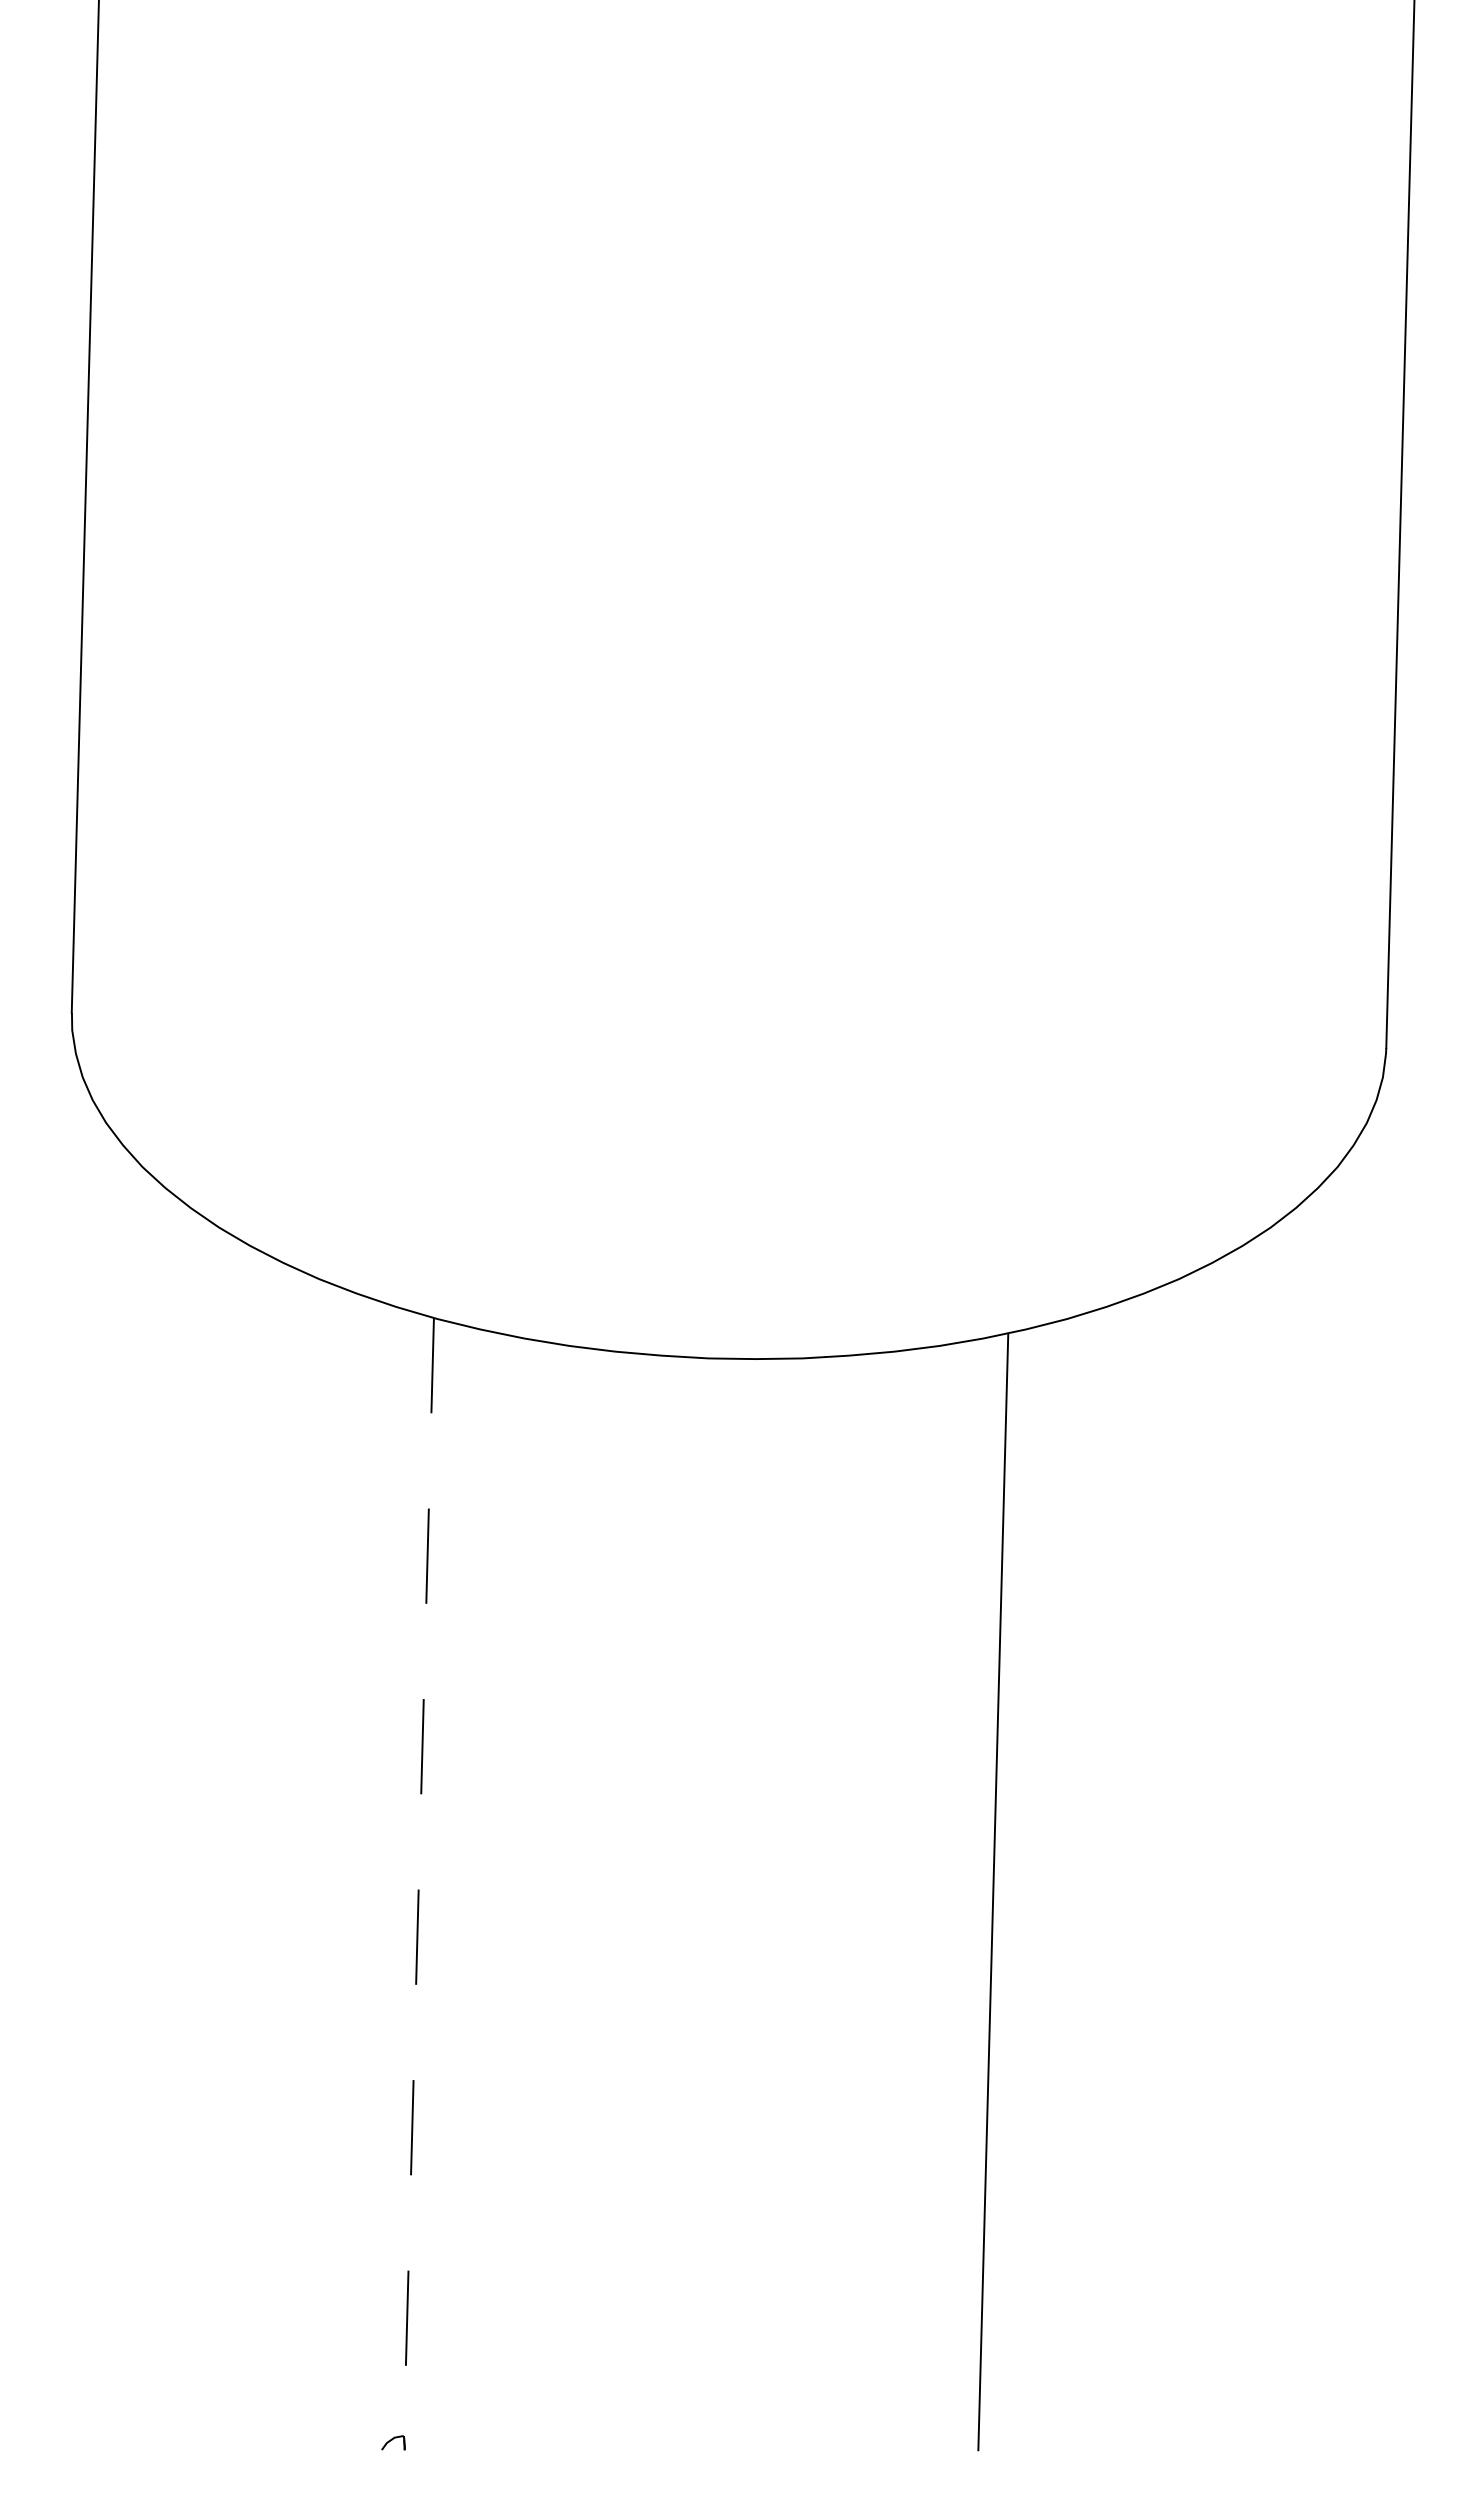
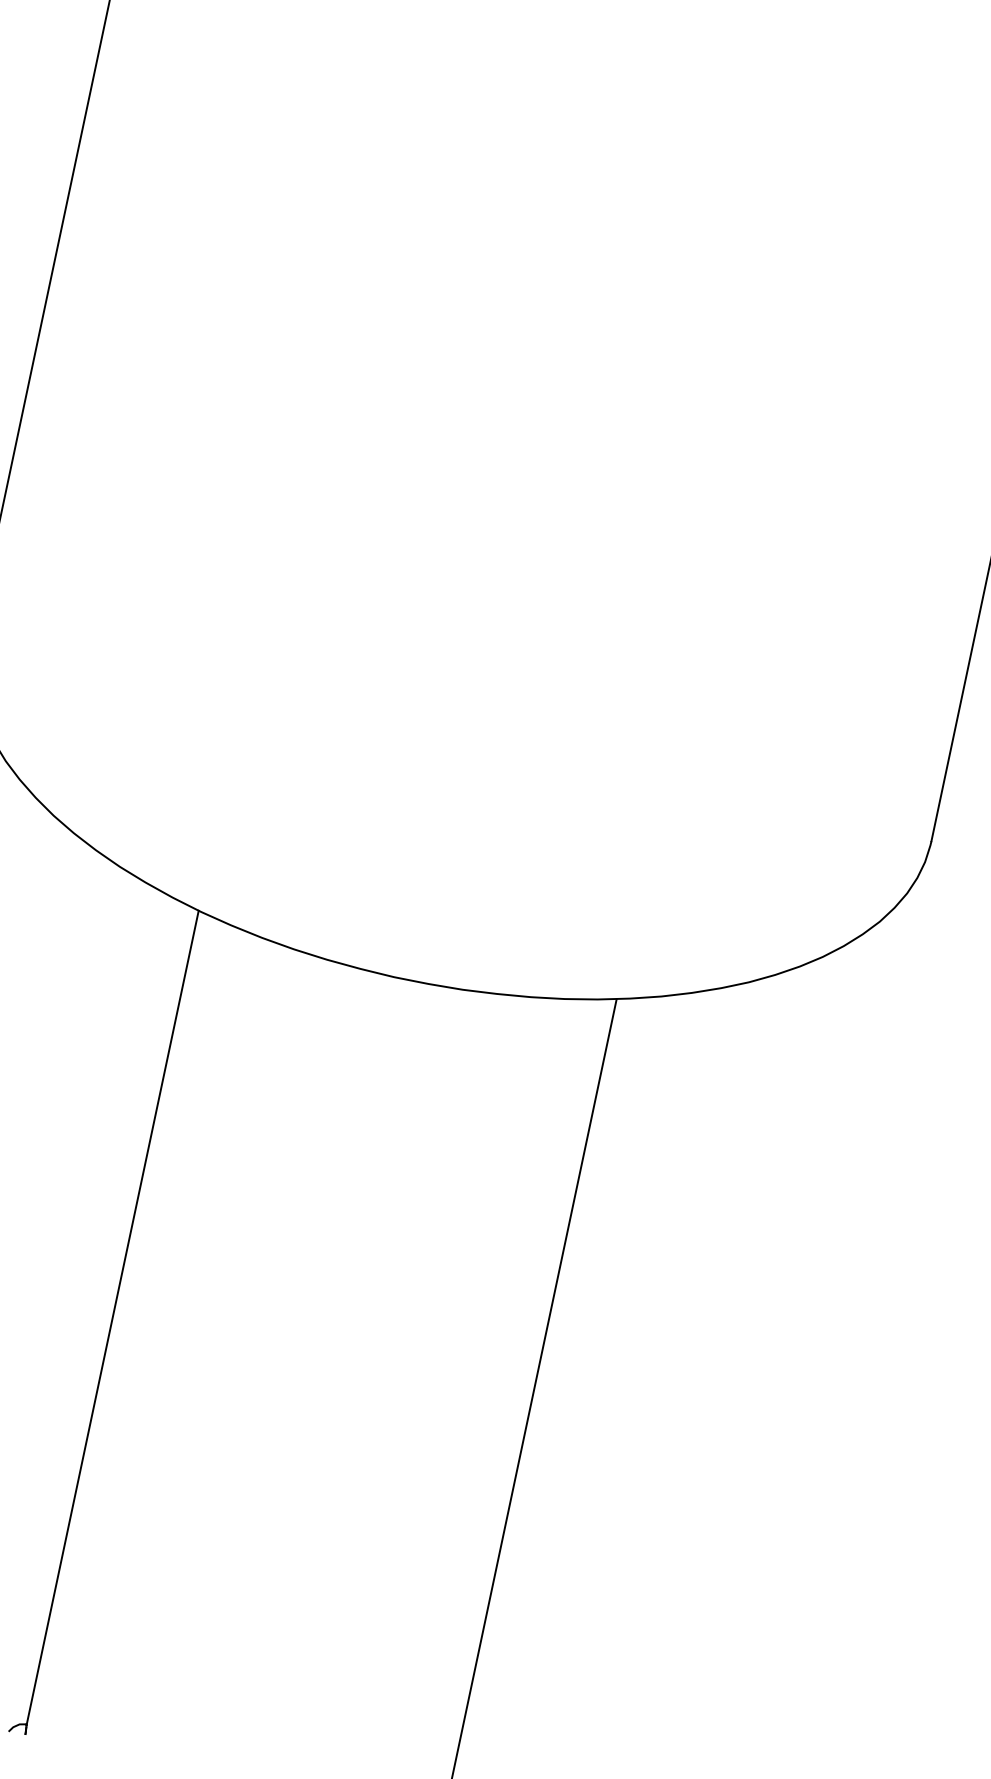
line: (419, 1877) -> (113, 1318), dashed -> solid

